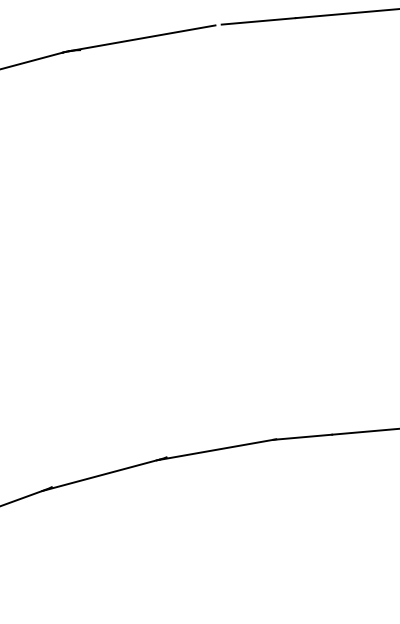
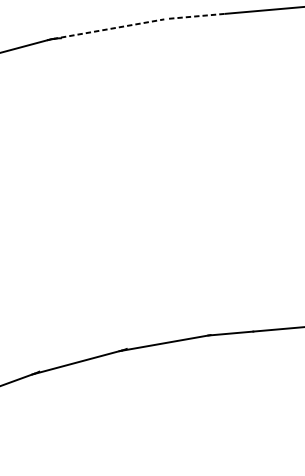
line: (259, 21) -> (197, 16), solid -> dashed
line: (142, 38) -> (108, 29), solid -> dashed

